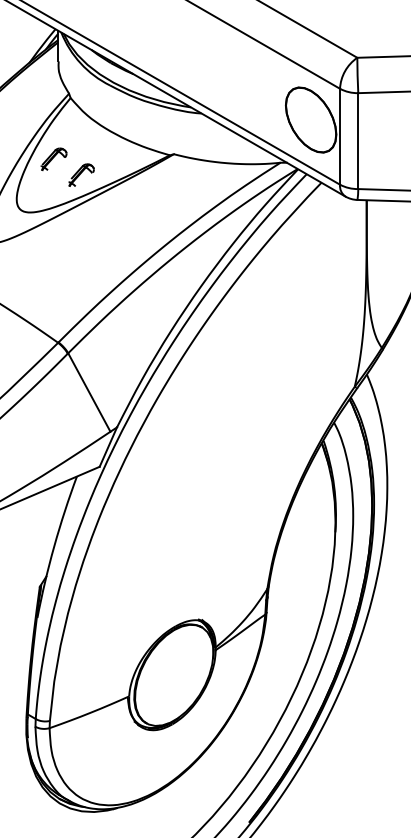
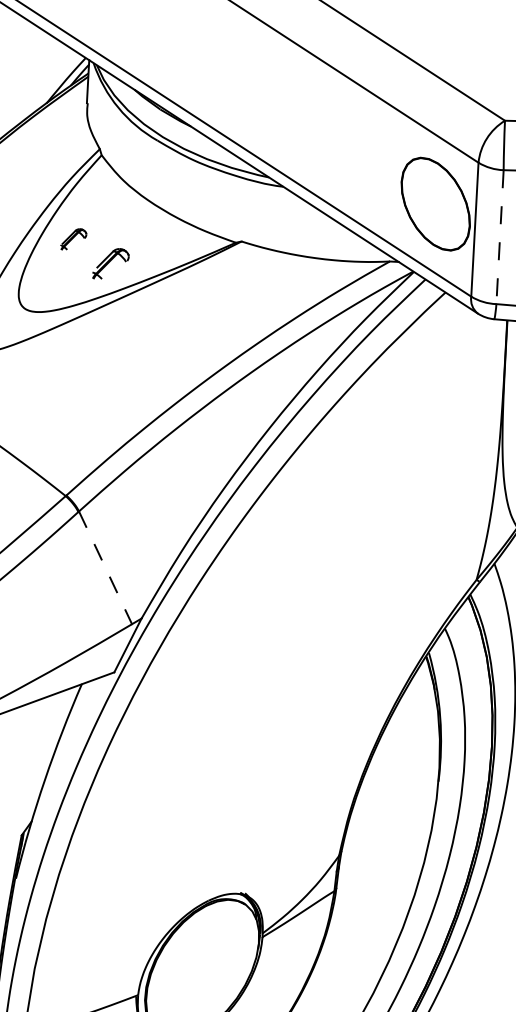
line: (358, 141) -> (500, 237), solid -> dashed
part: (53, 158) -> (73, 238), size x0.7
line: (89, 392) -> (105, 567), solid -> dashed

